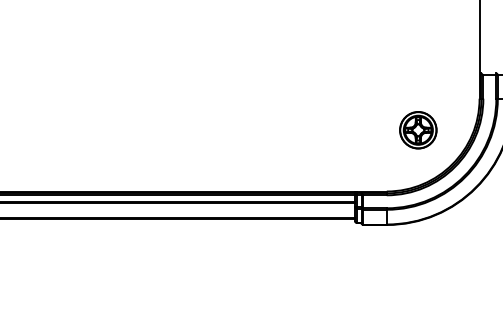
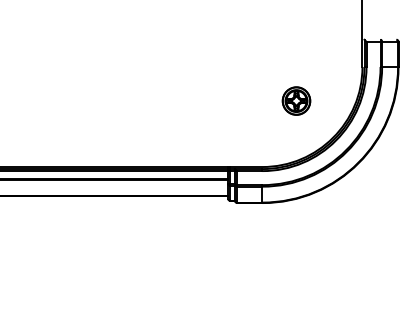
part: (418, 130) -> (296, 101), size x0.7

